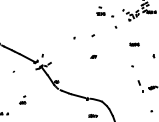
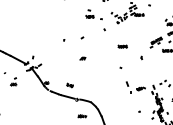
part: (79, 84) -> (69, 85), added
part: (22, 99) -> (13, 81), moved

